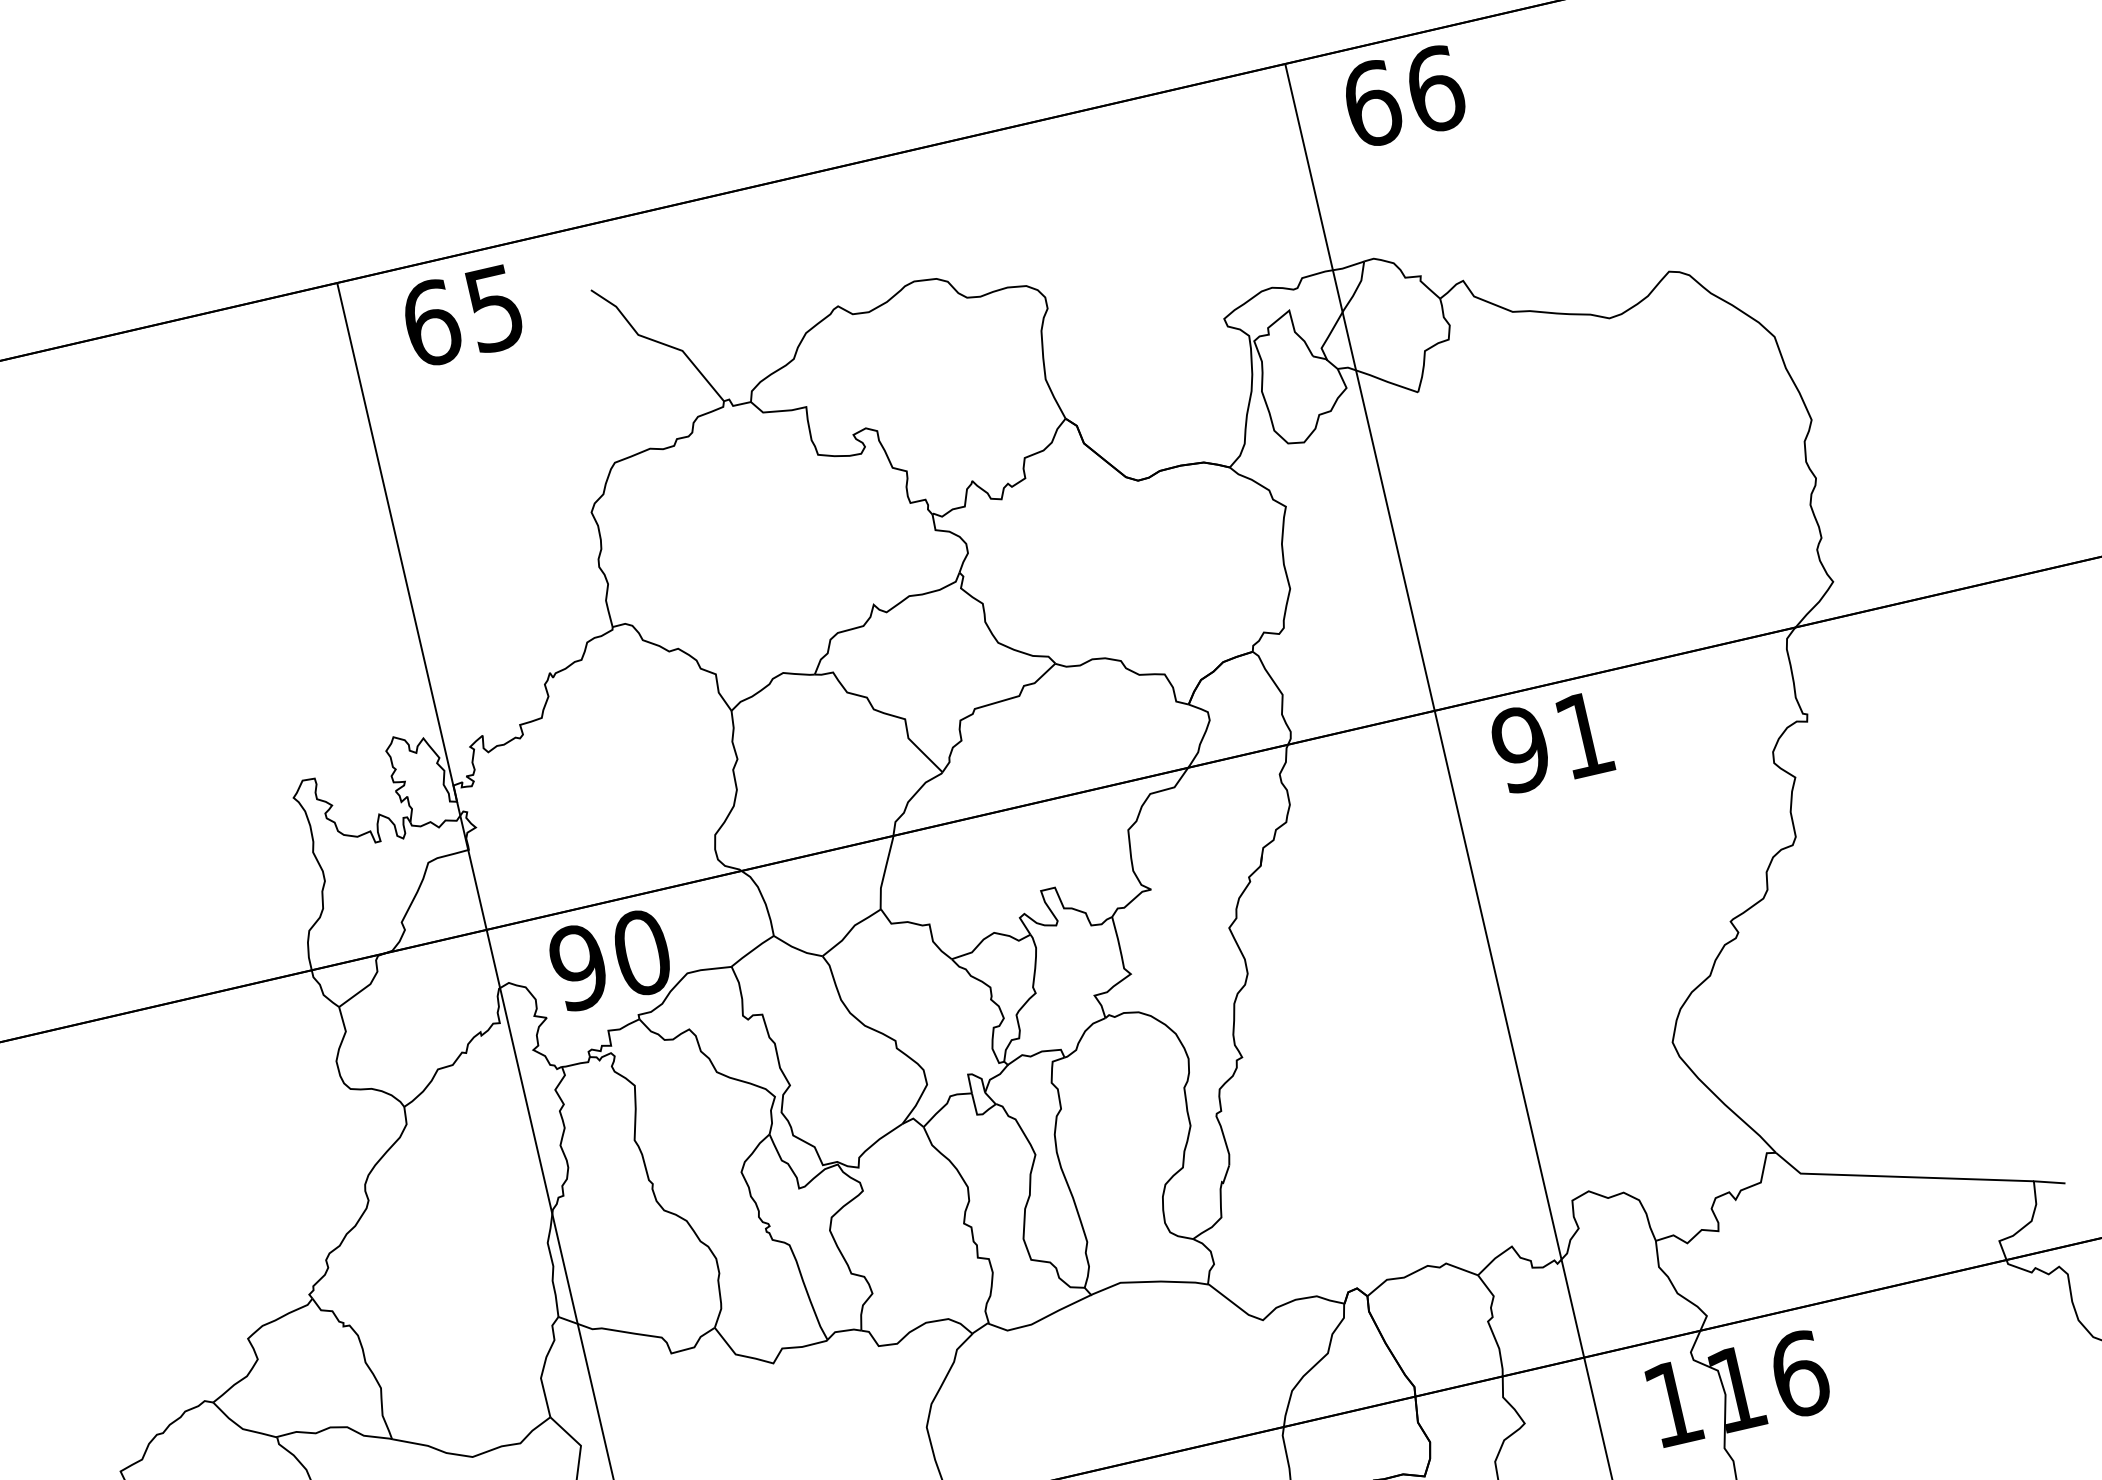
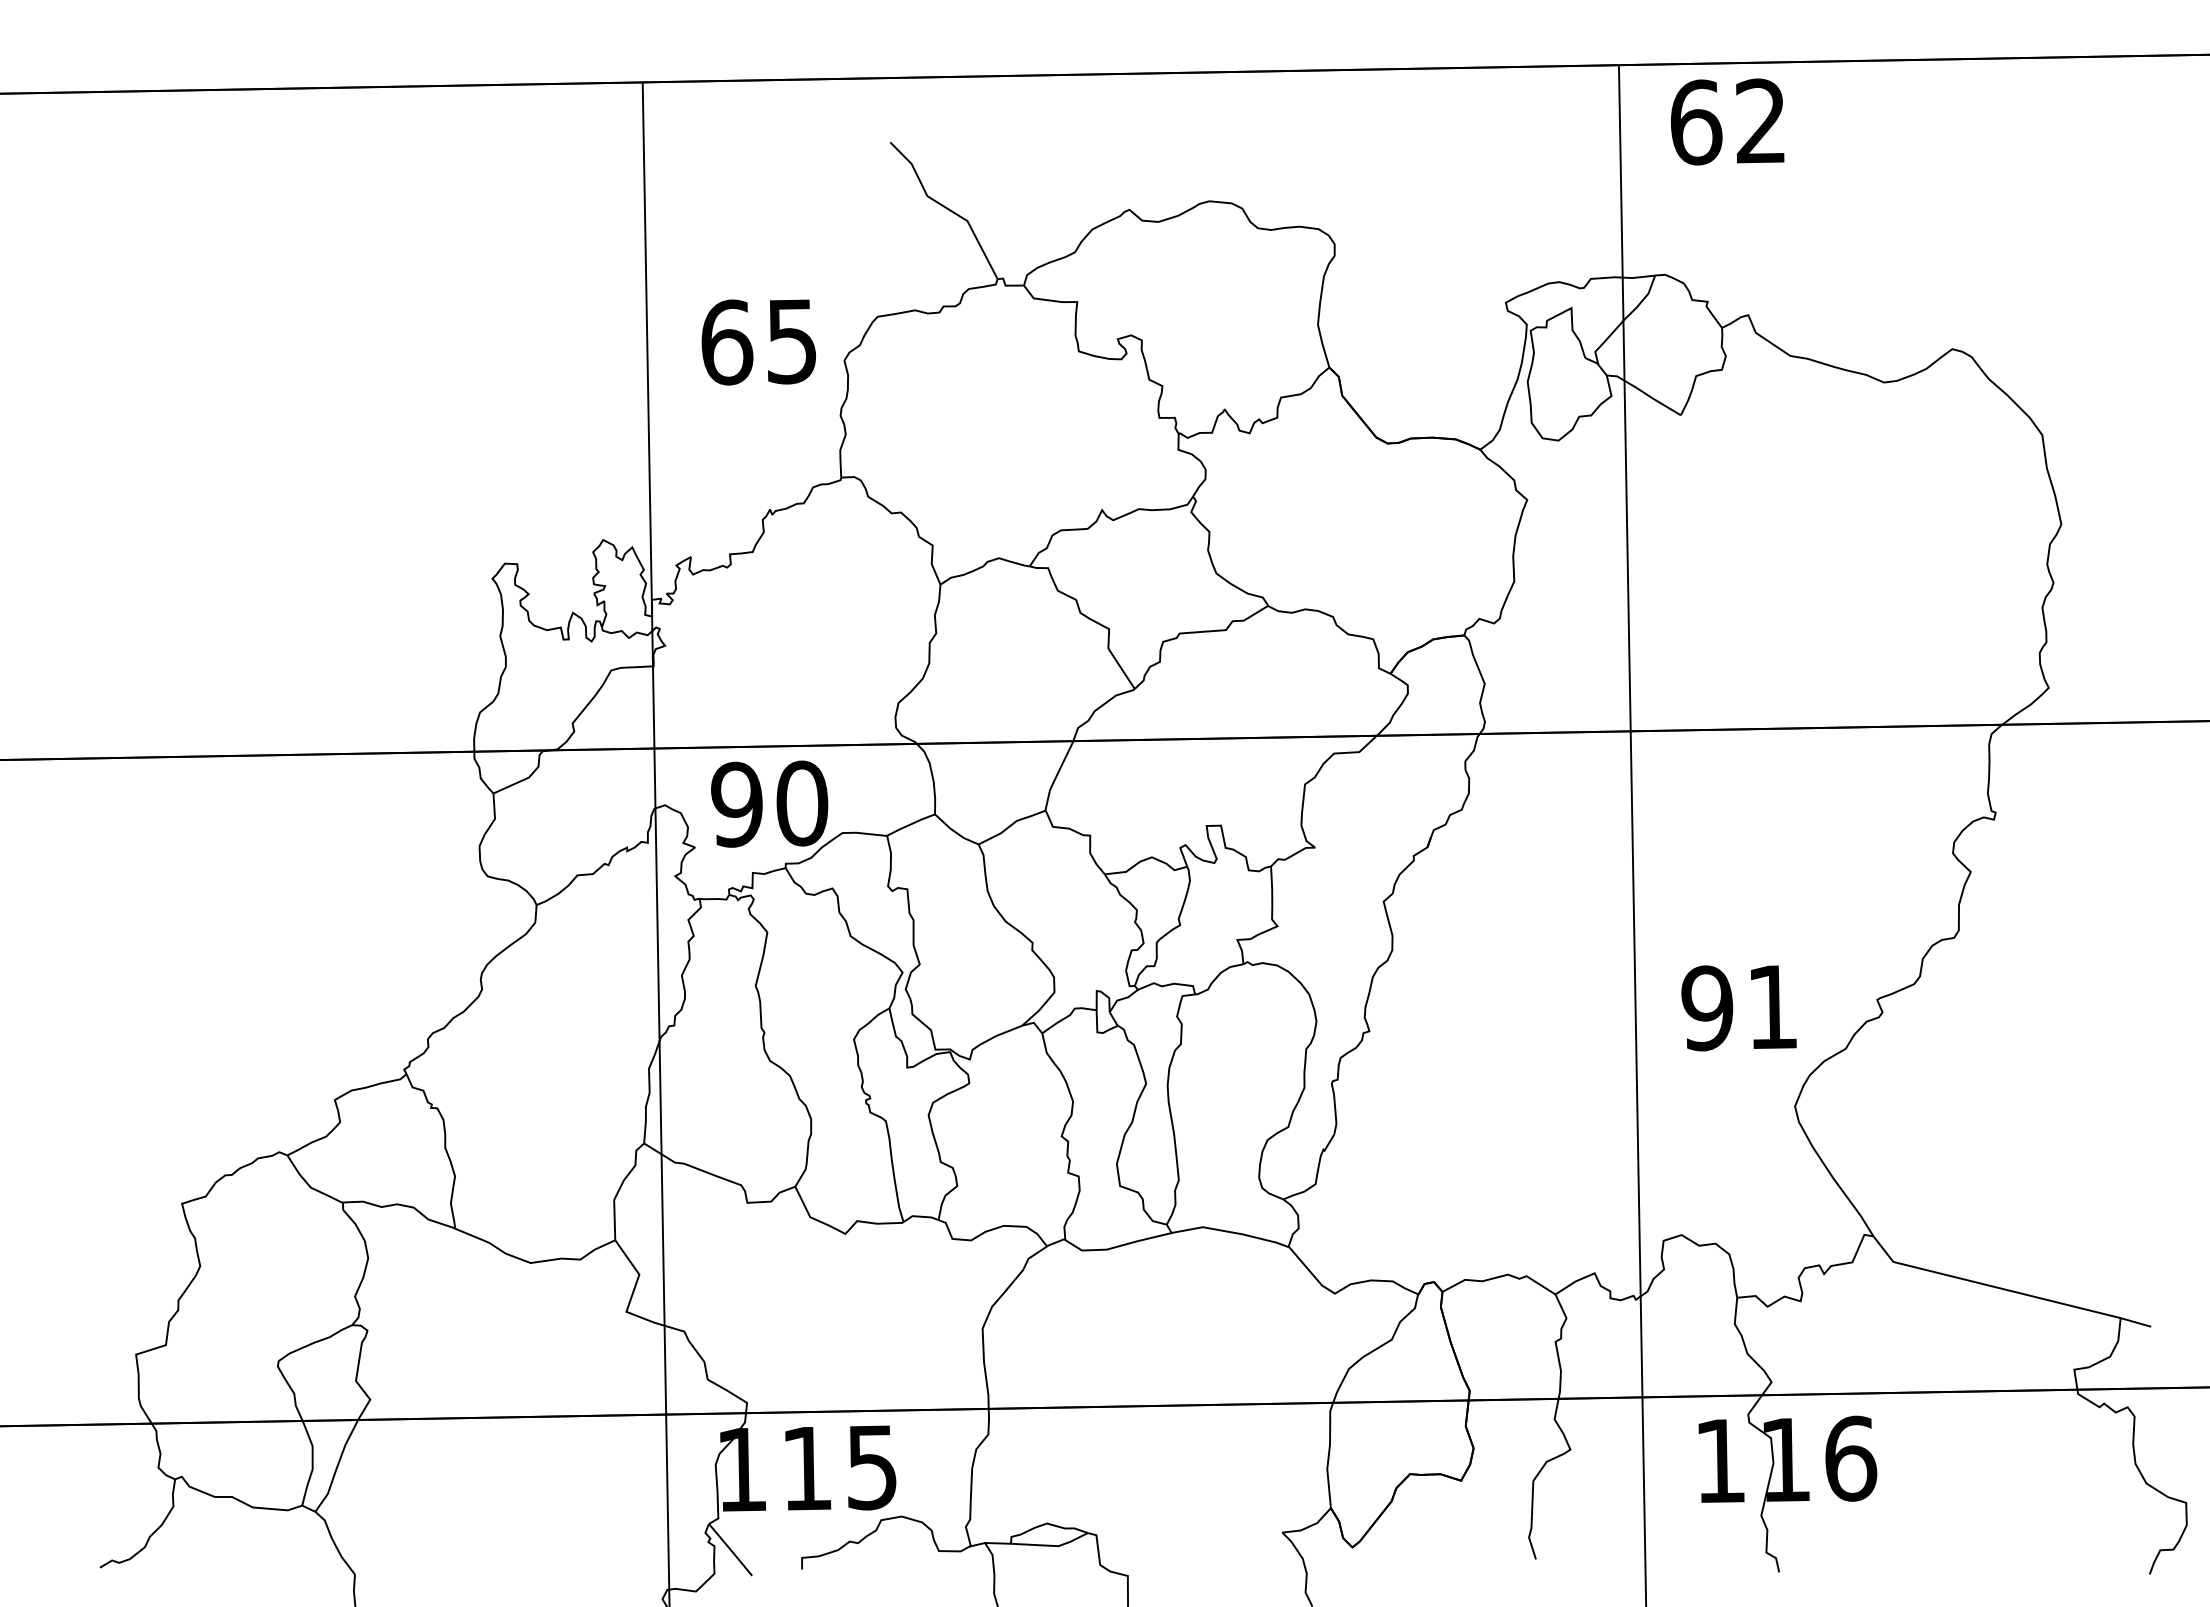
text: (1435, 89) -> (1761, 121), 66 -> 62
text: (462, 316) -> (758, 342), moved
text: (1551, 743) -> (1738, 1008), moved

